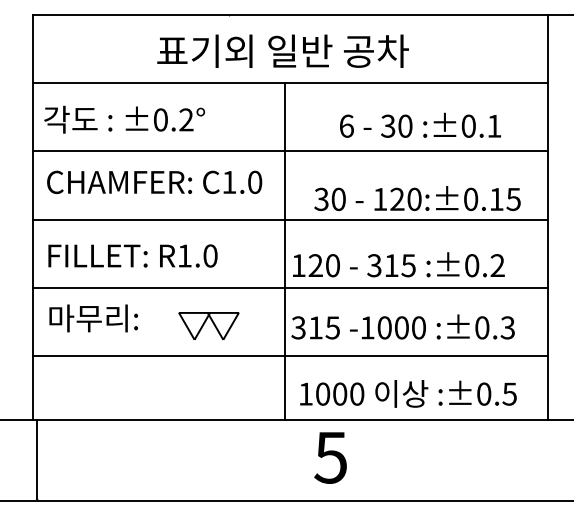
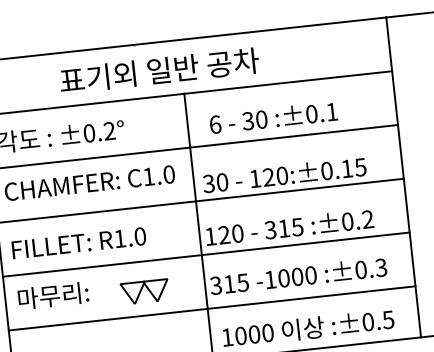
text: (282, 50) -> (159, 70), moved
text: (420, 124) -> (273, 117), moved
text: (417, 198) -> (284, 174), moved

